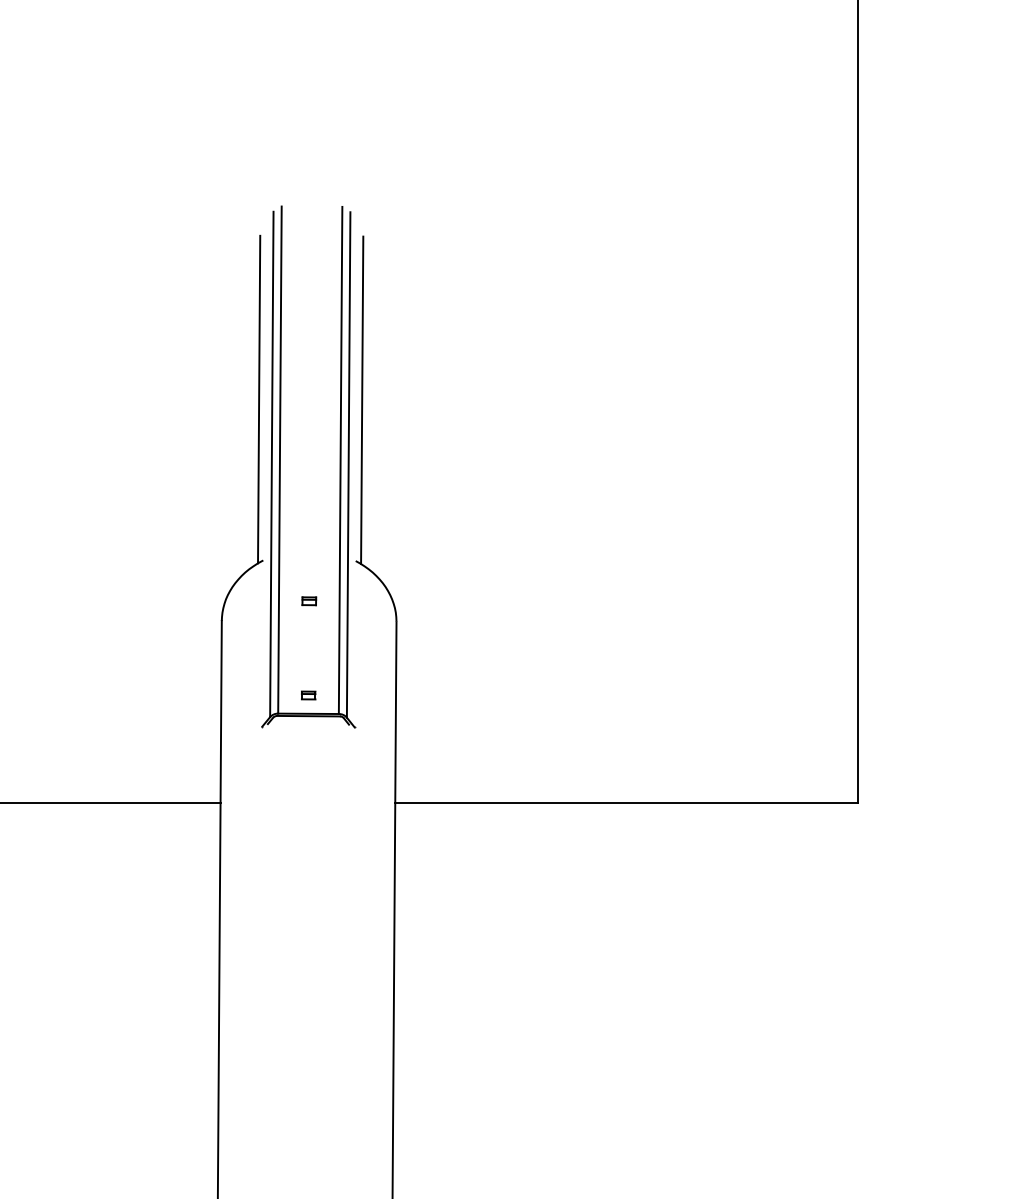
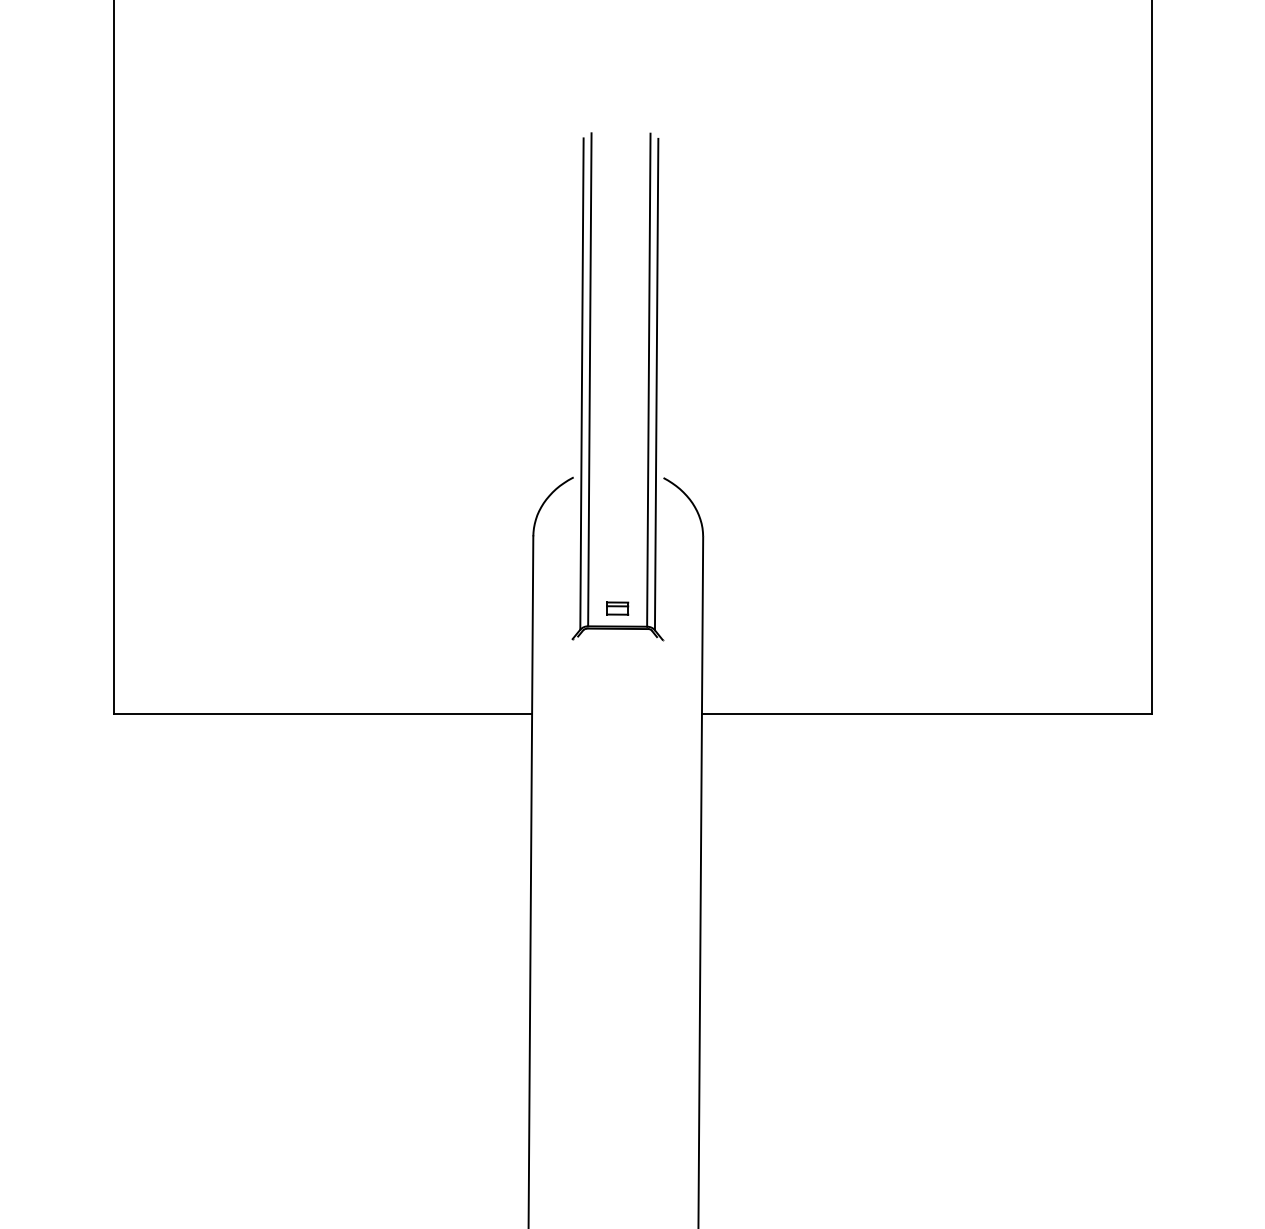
line: (259, 399) -> (569, 320), removed
line: (361, 400) -> (669, 321), removed
part: (308, 600) -> (617, 516), removed
part: (308, 695) -> (617, 608), size x1.6

